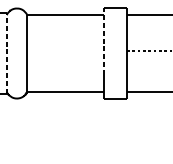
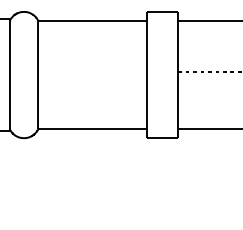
line: (104, 41) -> (146, 58), dashed -> solid
line: (6, 53) -> (9, 74), dashed -> solid

